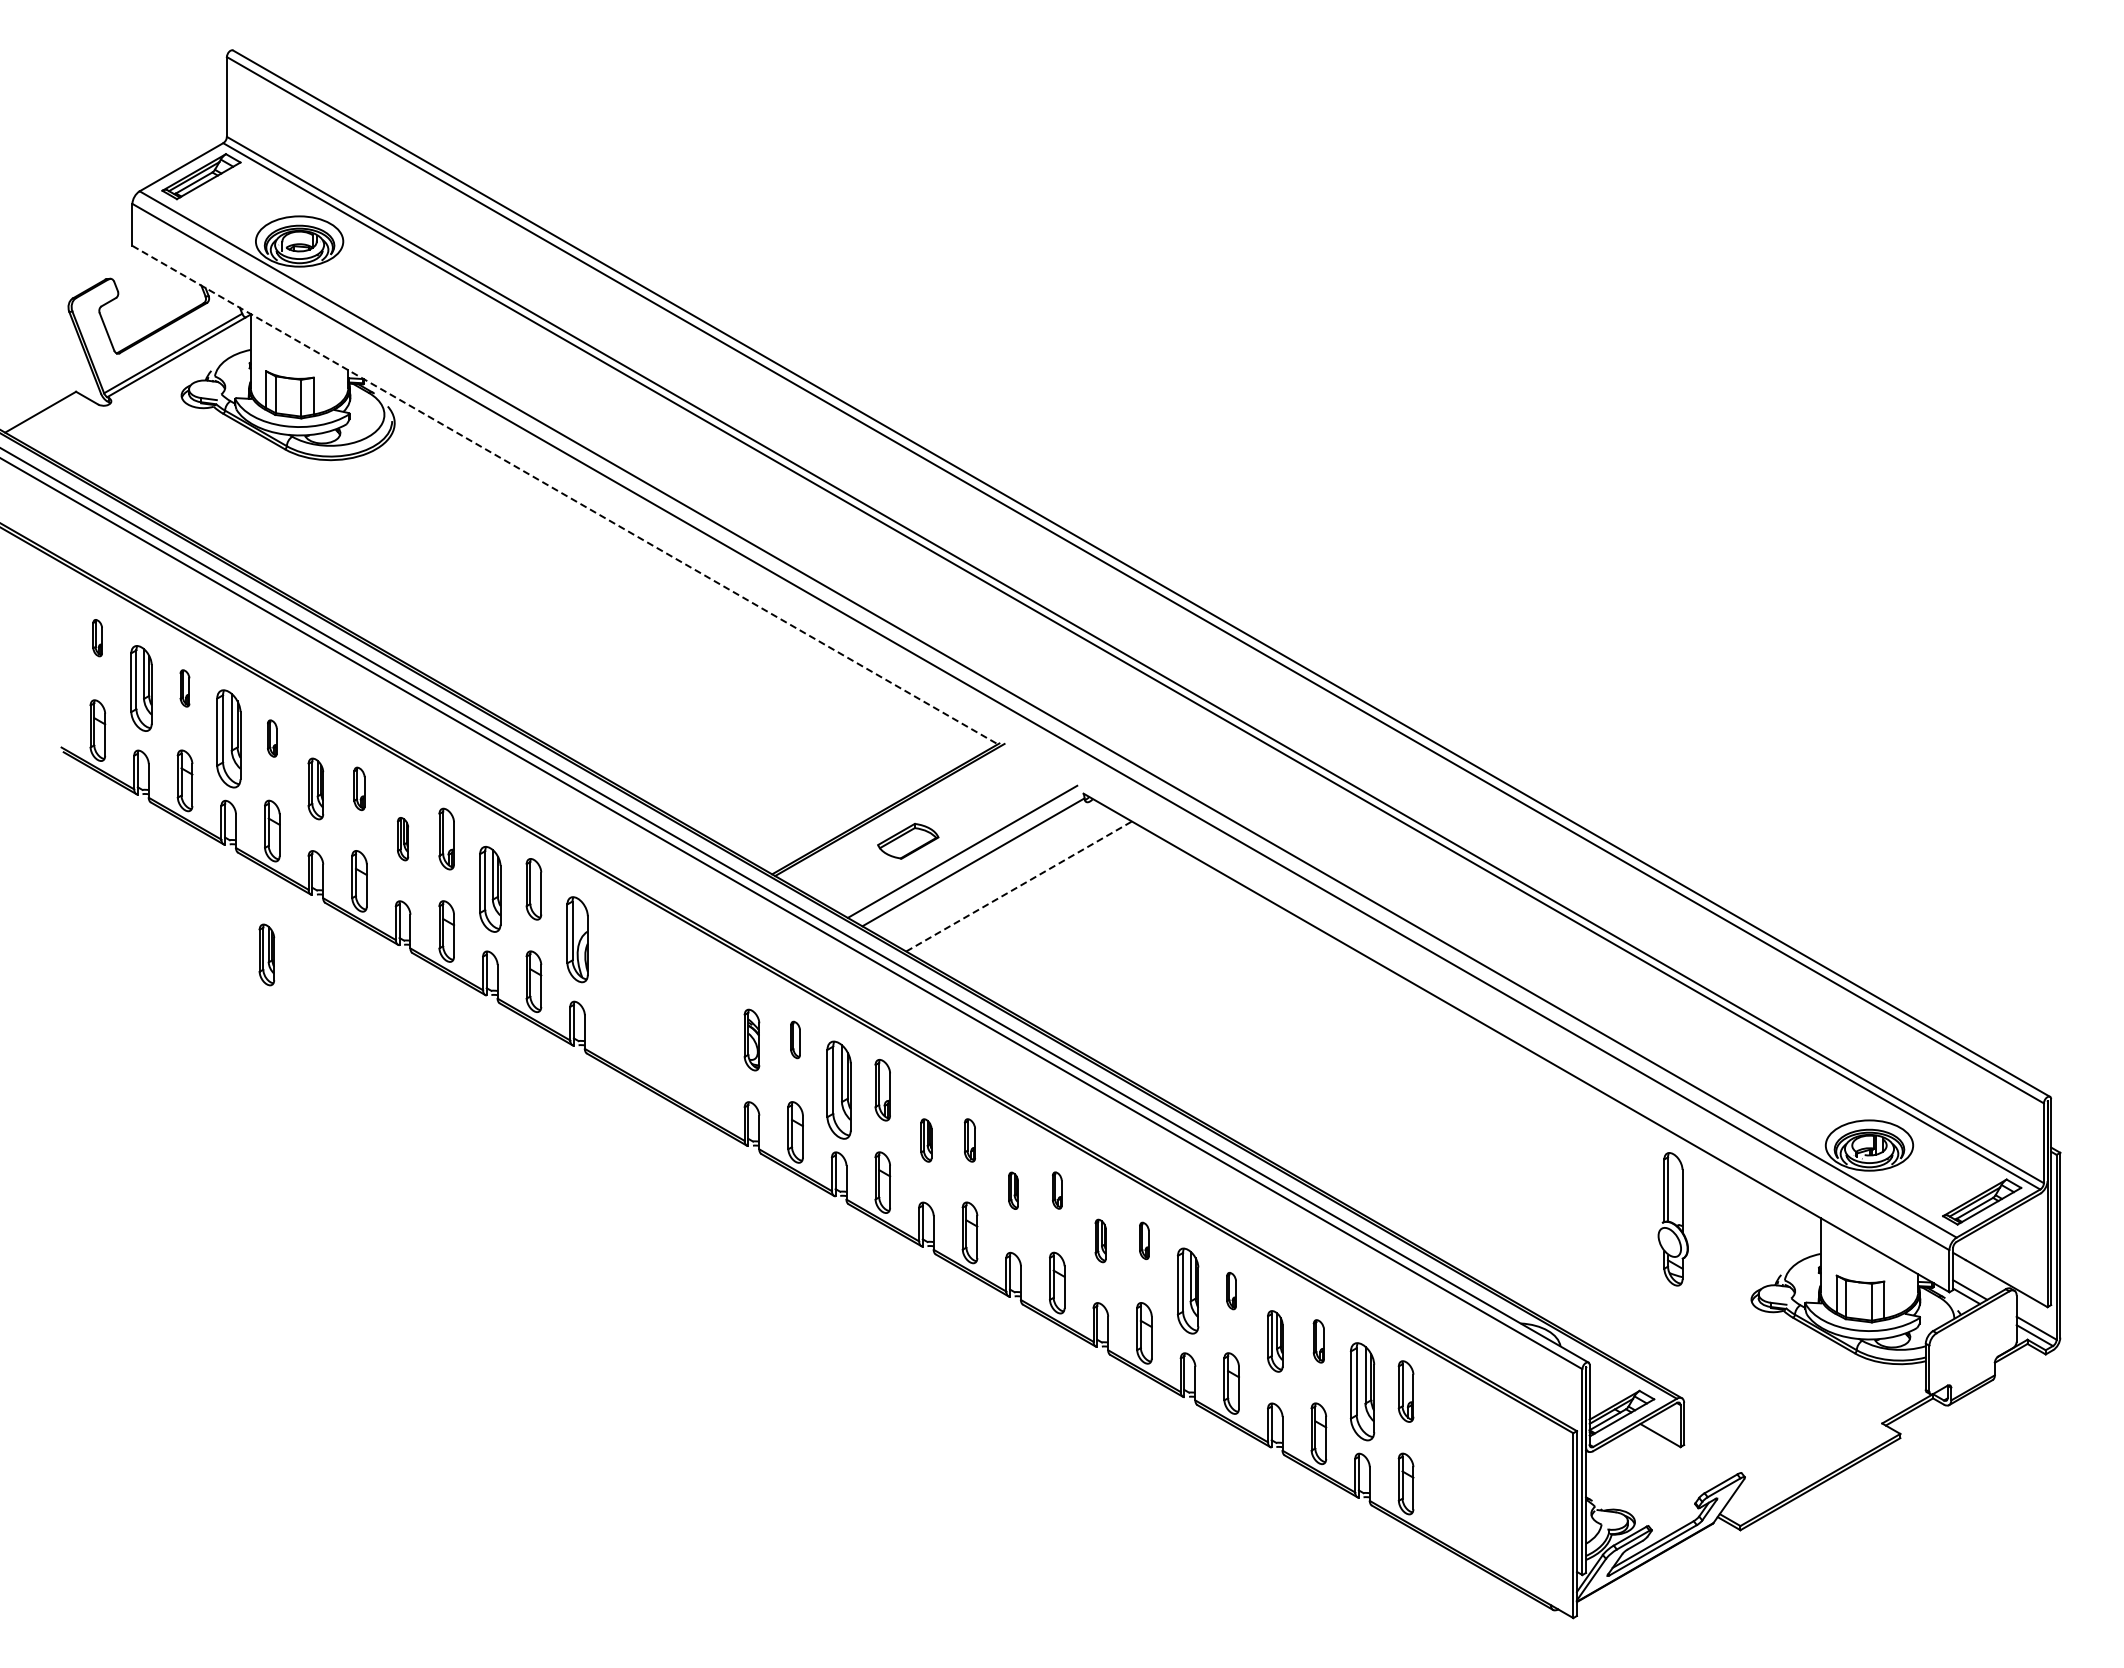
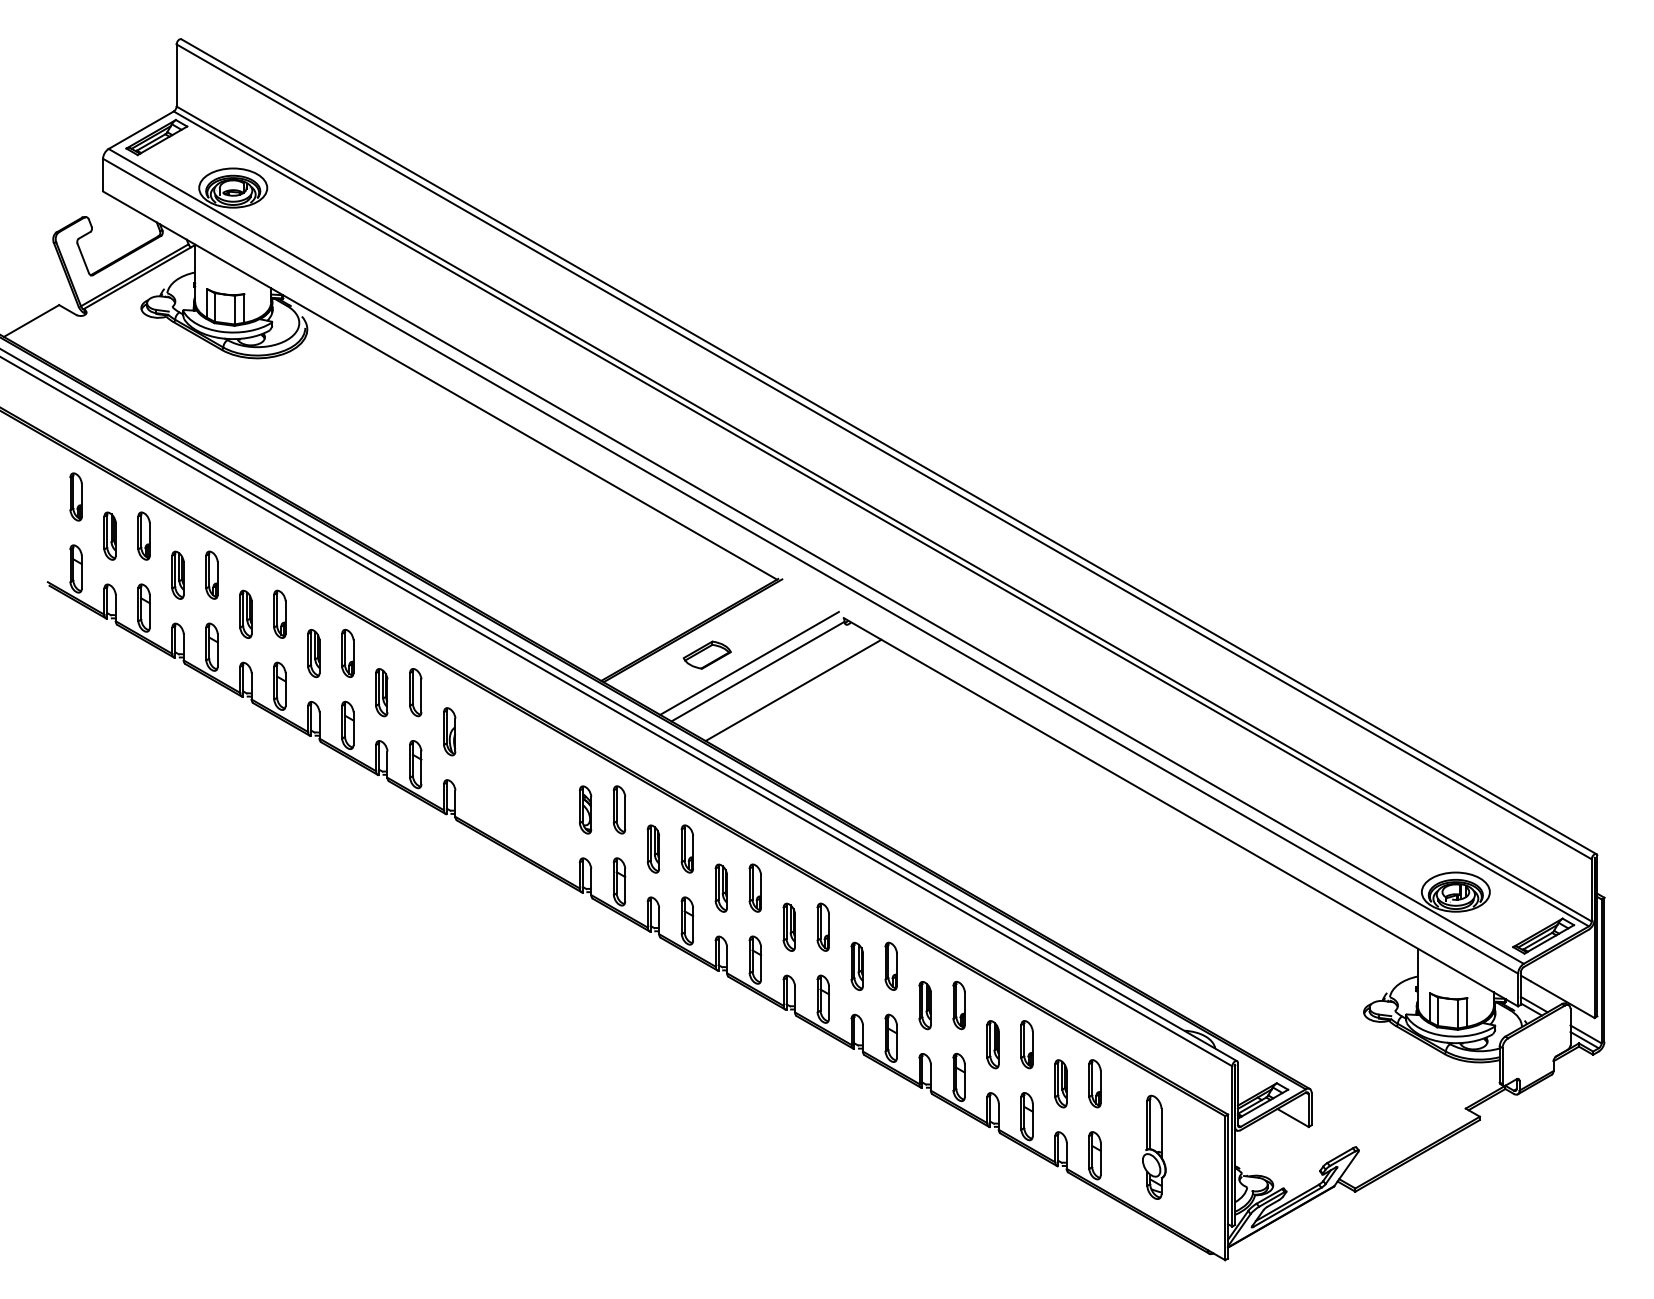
line: (565, 495) -> (440, 385), dashed -> solid
part: (97, 637) -> (75, 496), size x1.67
part: (141, 688) -> (110, 536), size x0.71
part: (184, 688) -> (143, 536), size x1.67
part: (228, 738) -> (177, 575), size x0.62
part: (272, 738) -> (212, 575), size x1.67
part: (359, 788) -> (279, 614), size x1.43
part: (402, 838) -> (313, 653), size x1.43
line: (1019, 886) -> (793, 690), dashed -> solid
part: (490, 889) -> (381, 692), size x0.71
part: (577, 939) -> (449, 731), size x0.71
part: (266, 954) -> (207, 743), removed
part: (795, 1039) -> (619, 809), size x1.67
part: (839, 1090) -> (653, 849), size x0.62
part: (926, 1140) -> (721, 888), size x1.43
part: (969, 1140) -> (754, 888), size x1.43
part: (1013, 1190) -> (789, 927), size x1.67
part: (1057, 1190) -> (823, 927), size x1.67
part: (1672, 1219) -> (1153, 1147), moved
part: (1100, 1240) -> (856, 966), size x1.43
part: (1144, 1240) -> (891, 966), size x1.67
part: (1231, 1290) -> (959, 1005), size x1.67
part: (1187, 1291) -> (924, 1005), size x0.71
part: (1318, 1341) -> (1026, 1044), size x1.43
part: (1362, 1391) -> (1061, 1083), size x0.62

